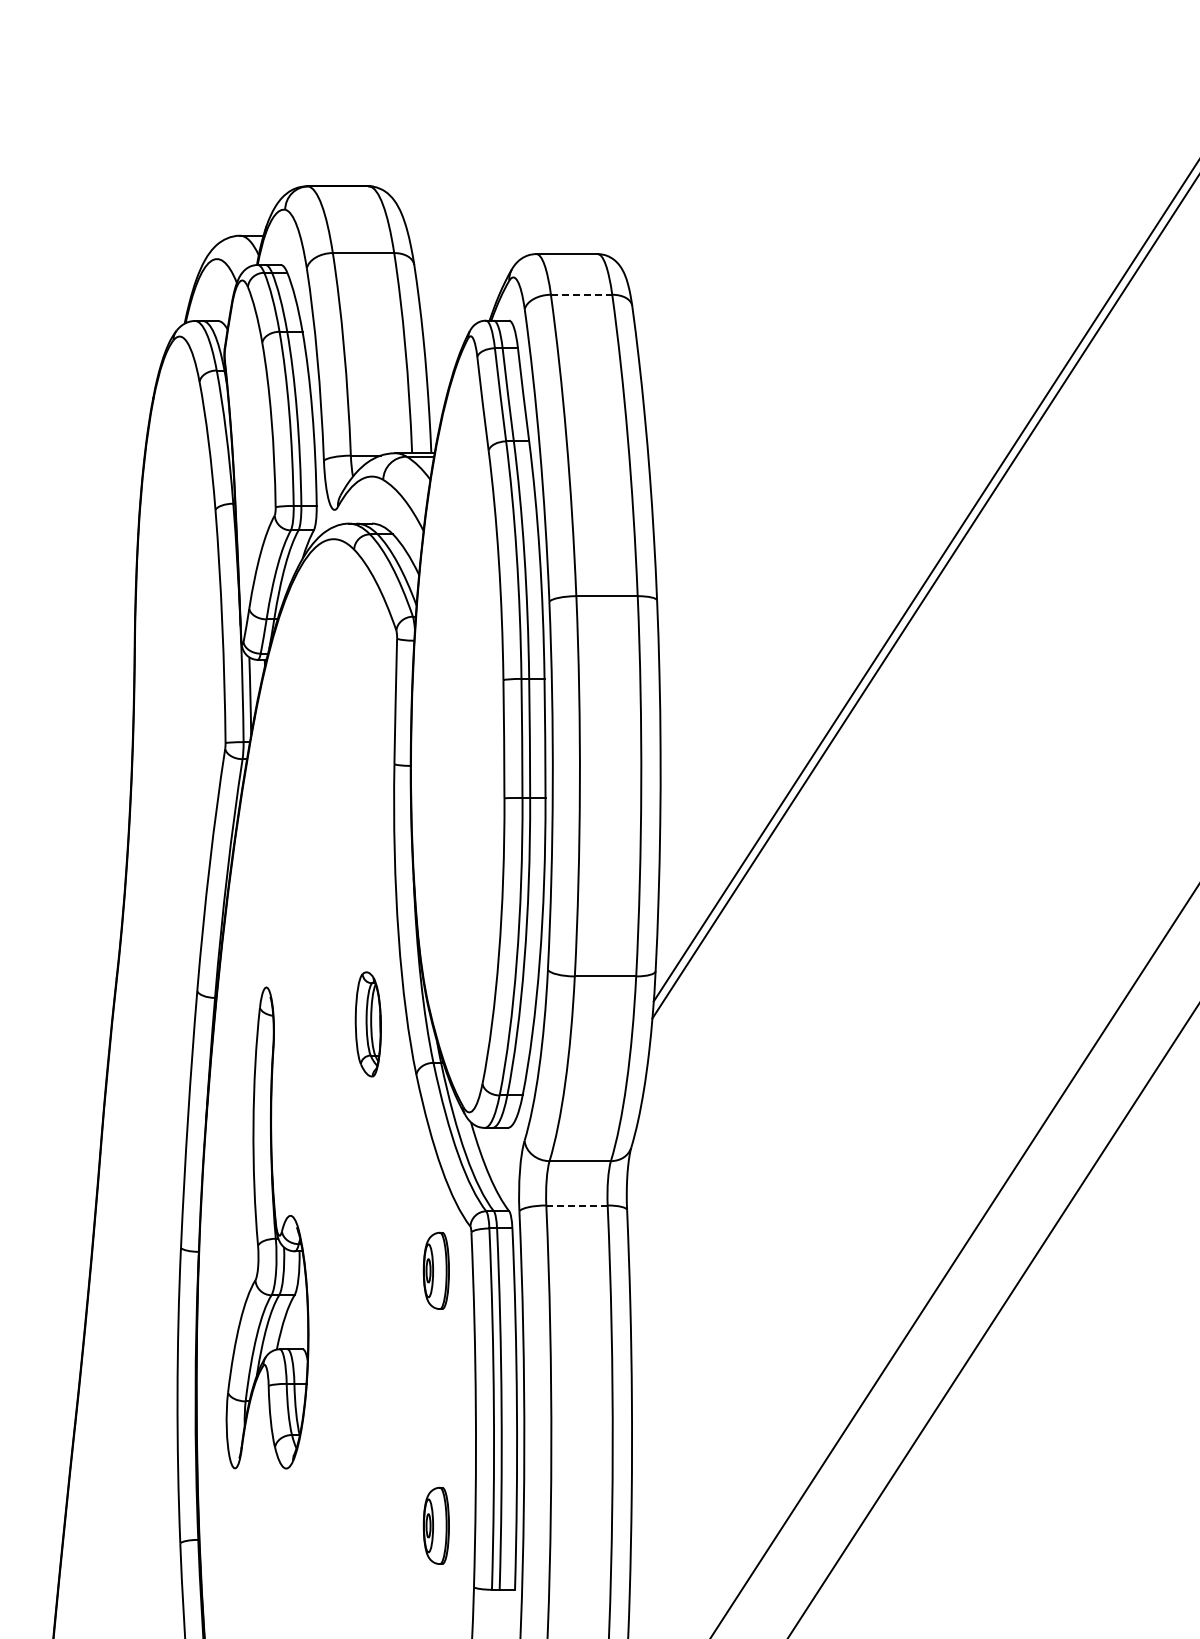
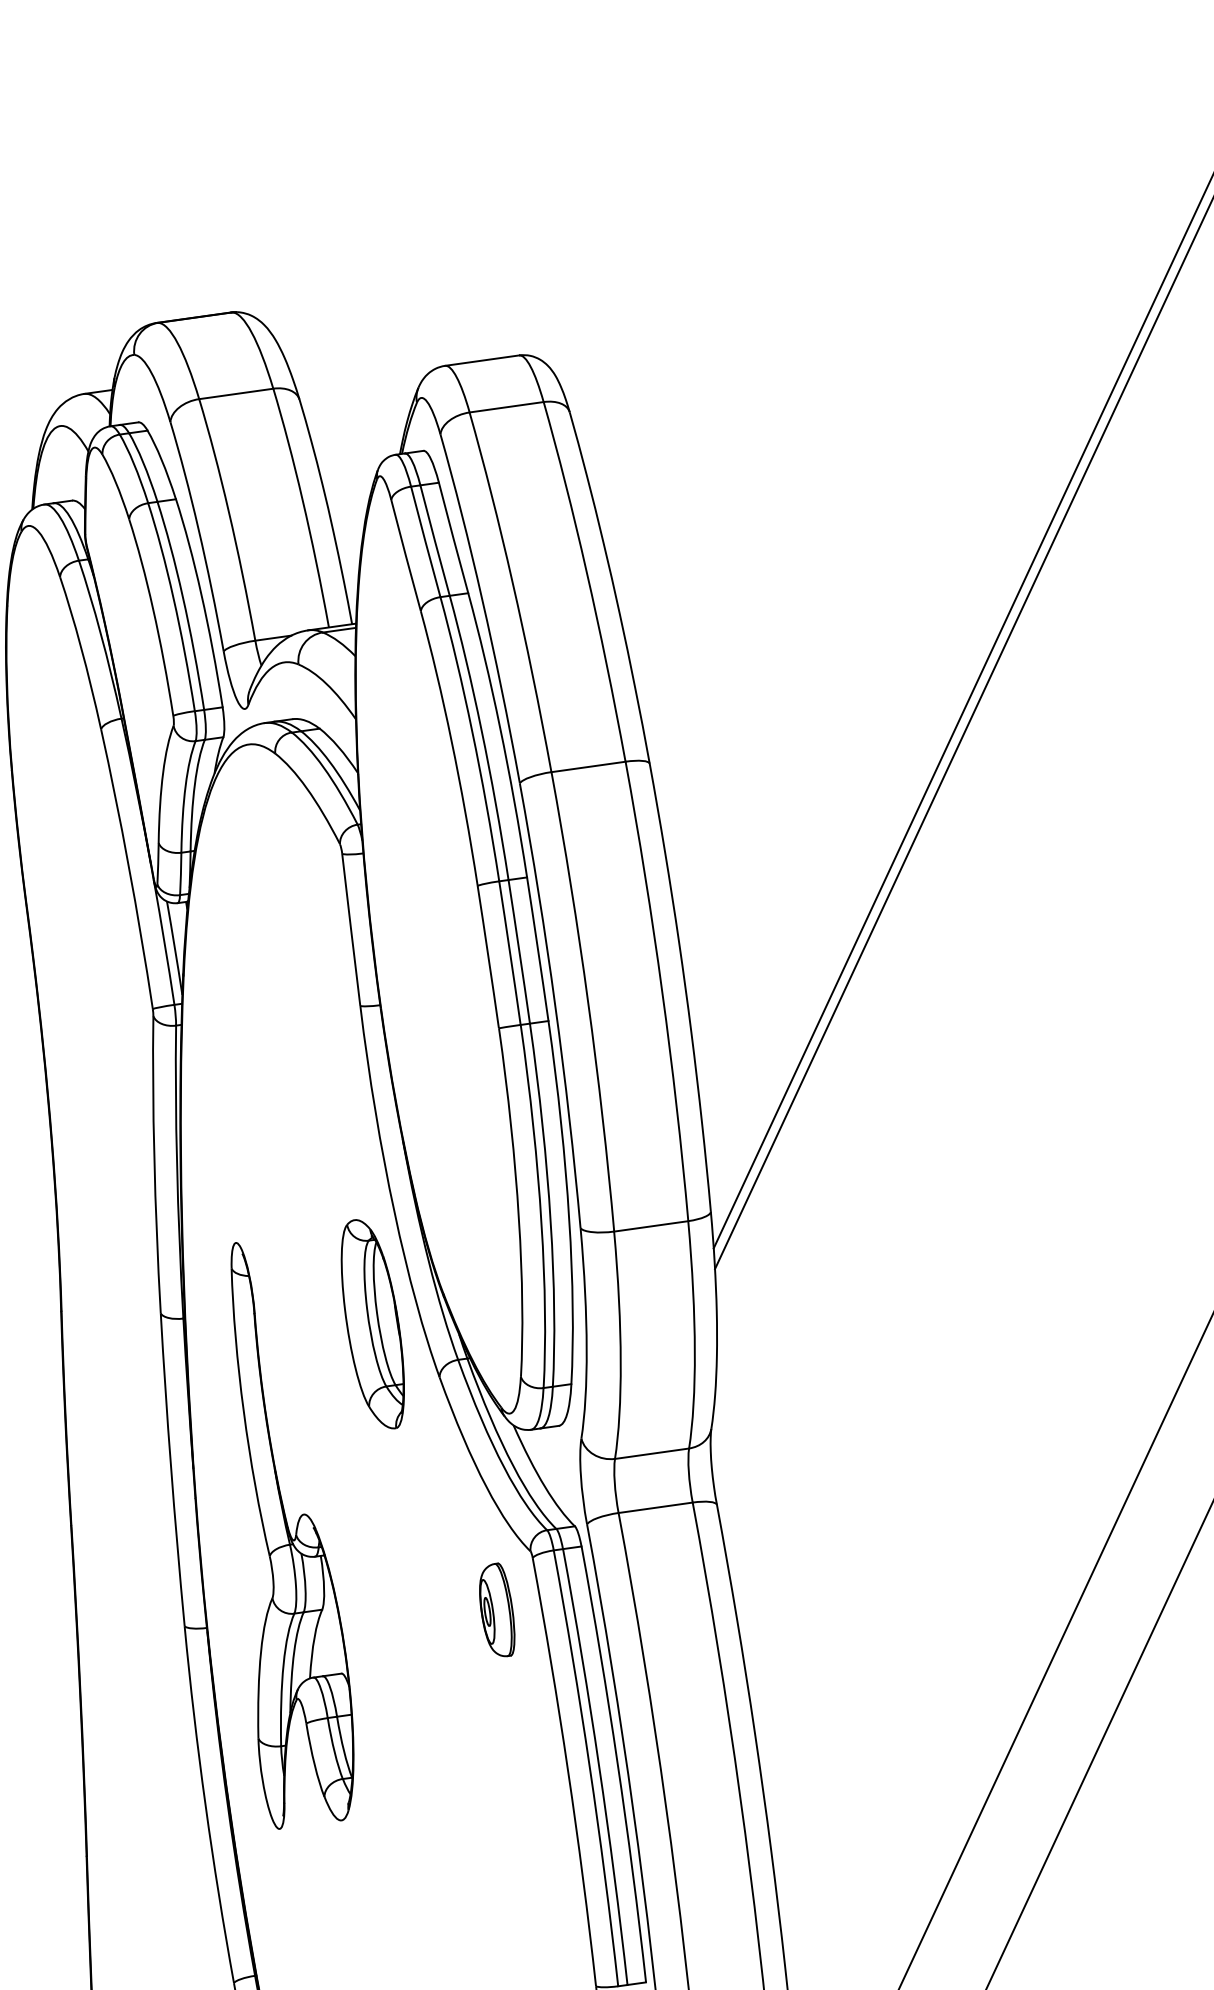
line: (581, 294) -> (506, 406), dashed -> solid
part: (368, 1024) -> (373, 1324), size x1.67
line: (577, 1205) -> (656, 1507), dashed -> solid
part: (267, 1227) -> (278, 1532), moved
part: (435, 1525) -> (539, 1918), removed

